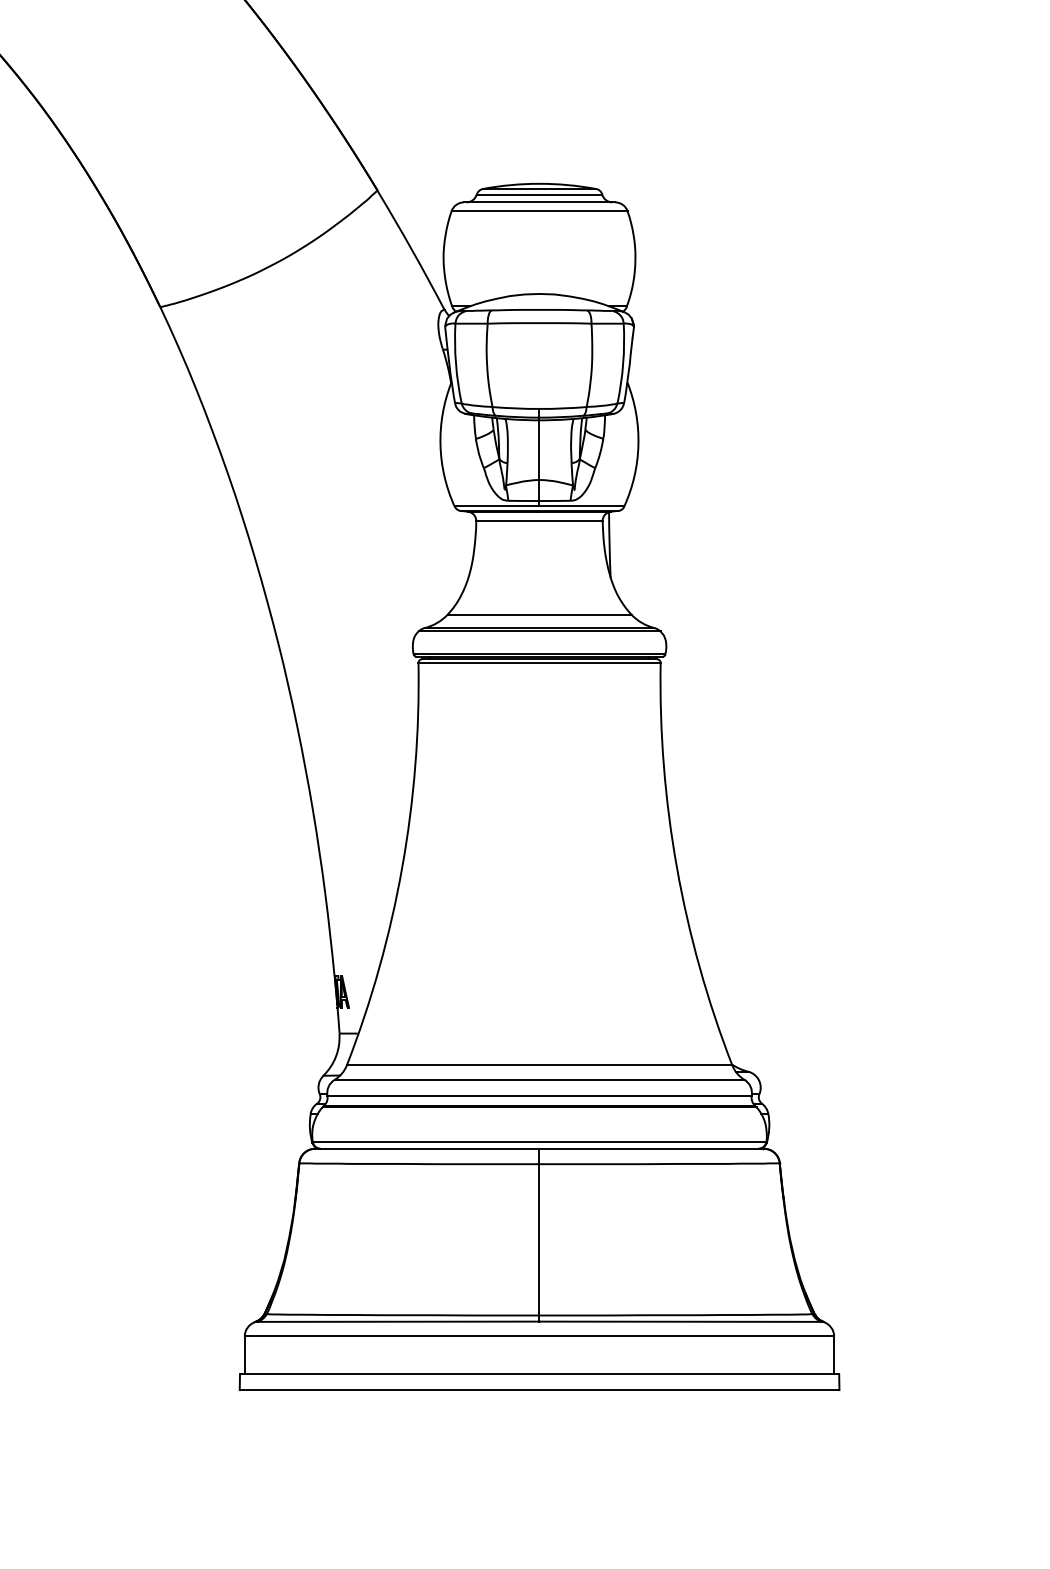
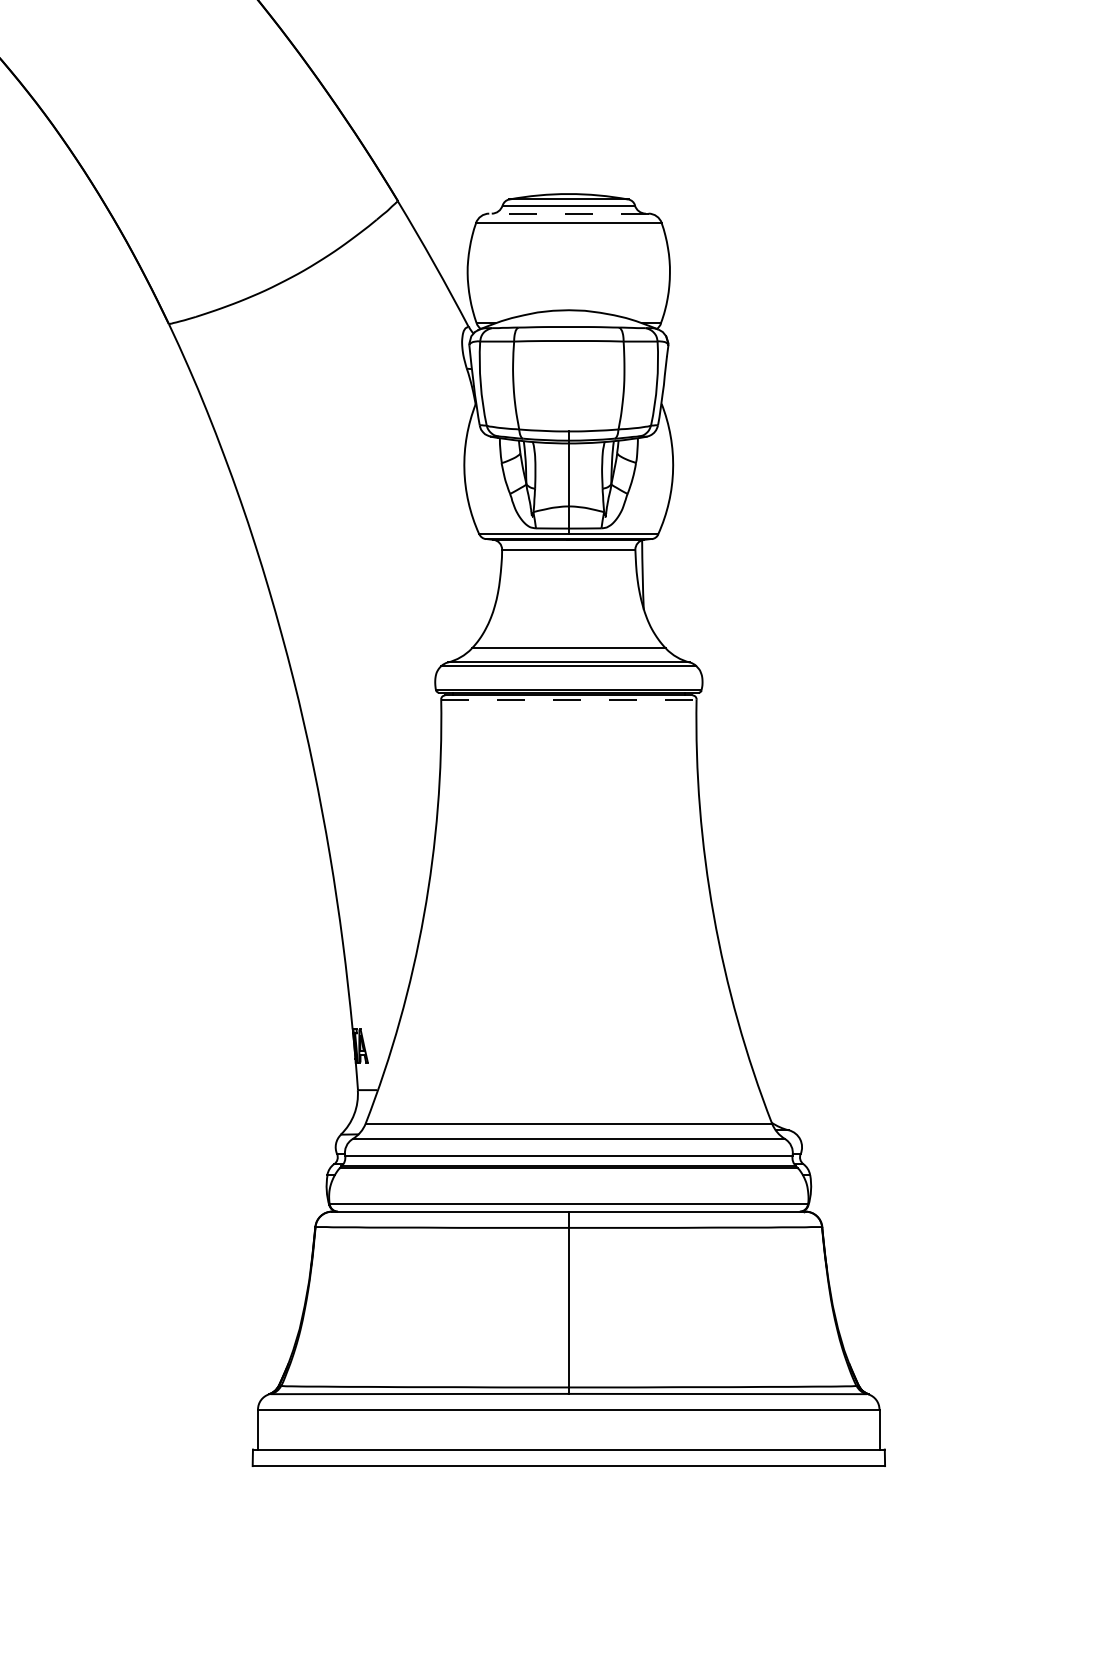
line: (539, 202) -> (568, 213), solid -> dashed
line: (540, 663) -> (569, 699), solid -> dashed

